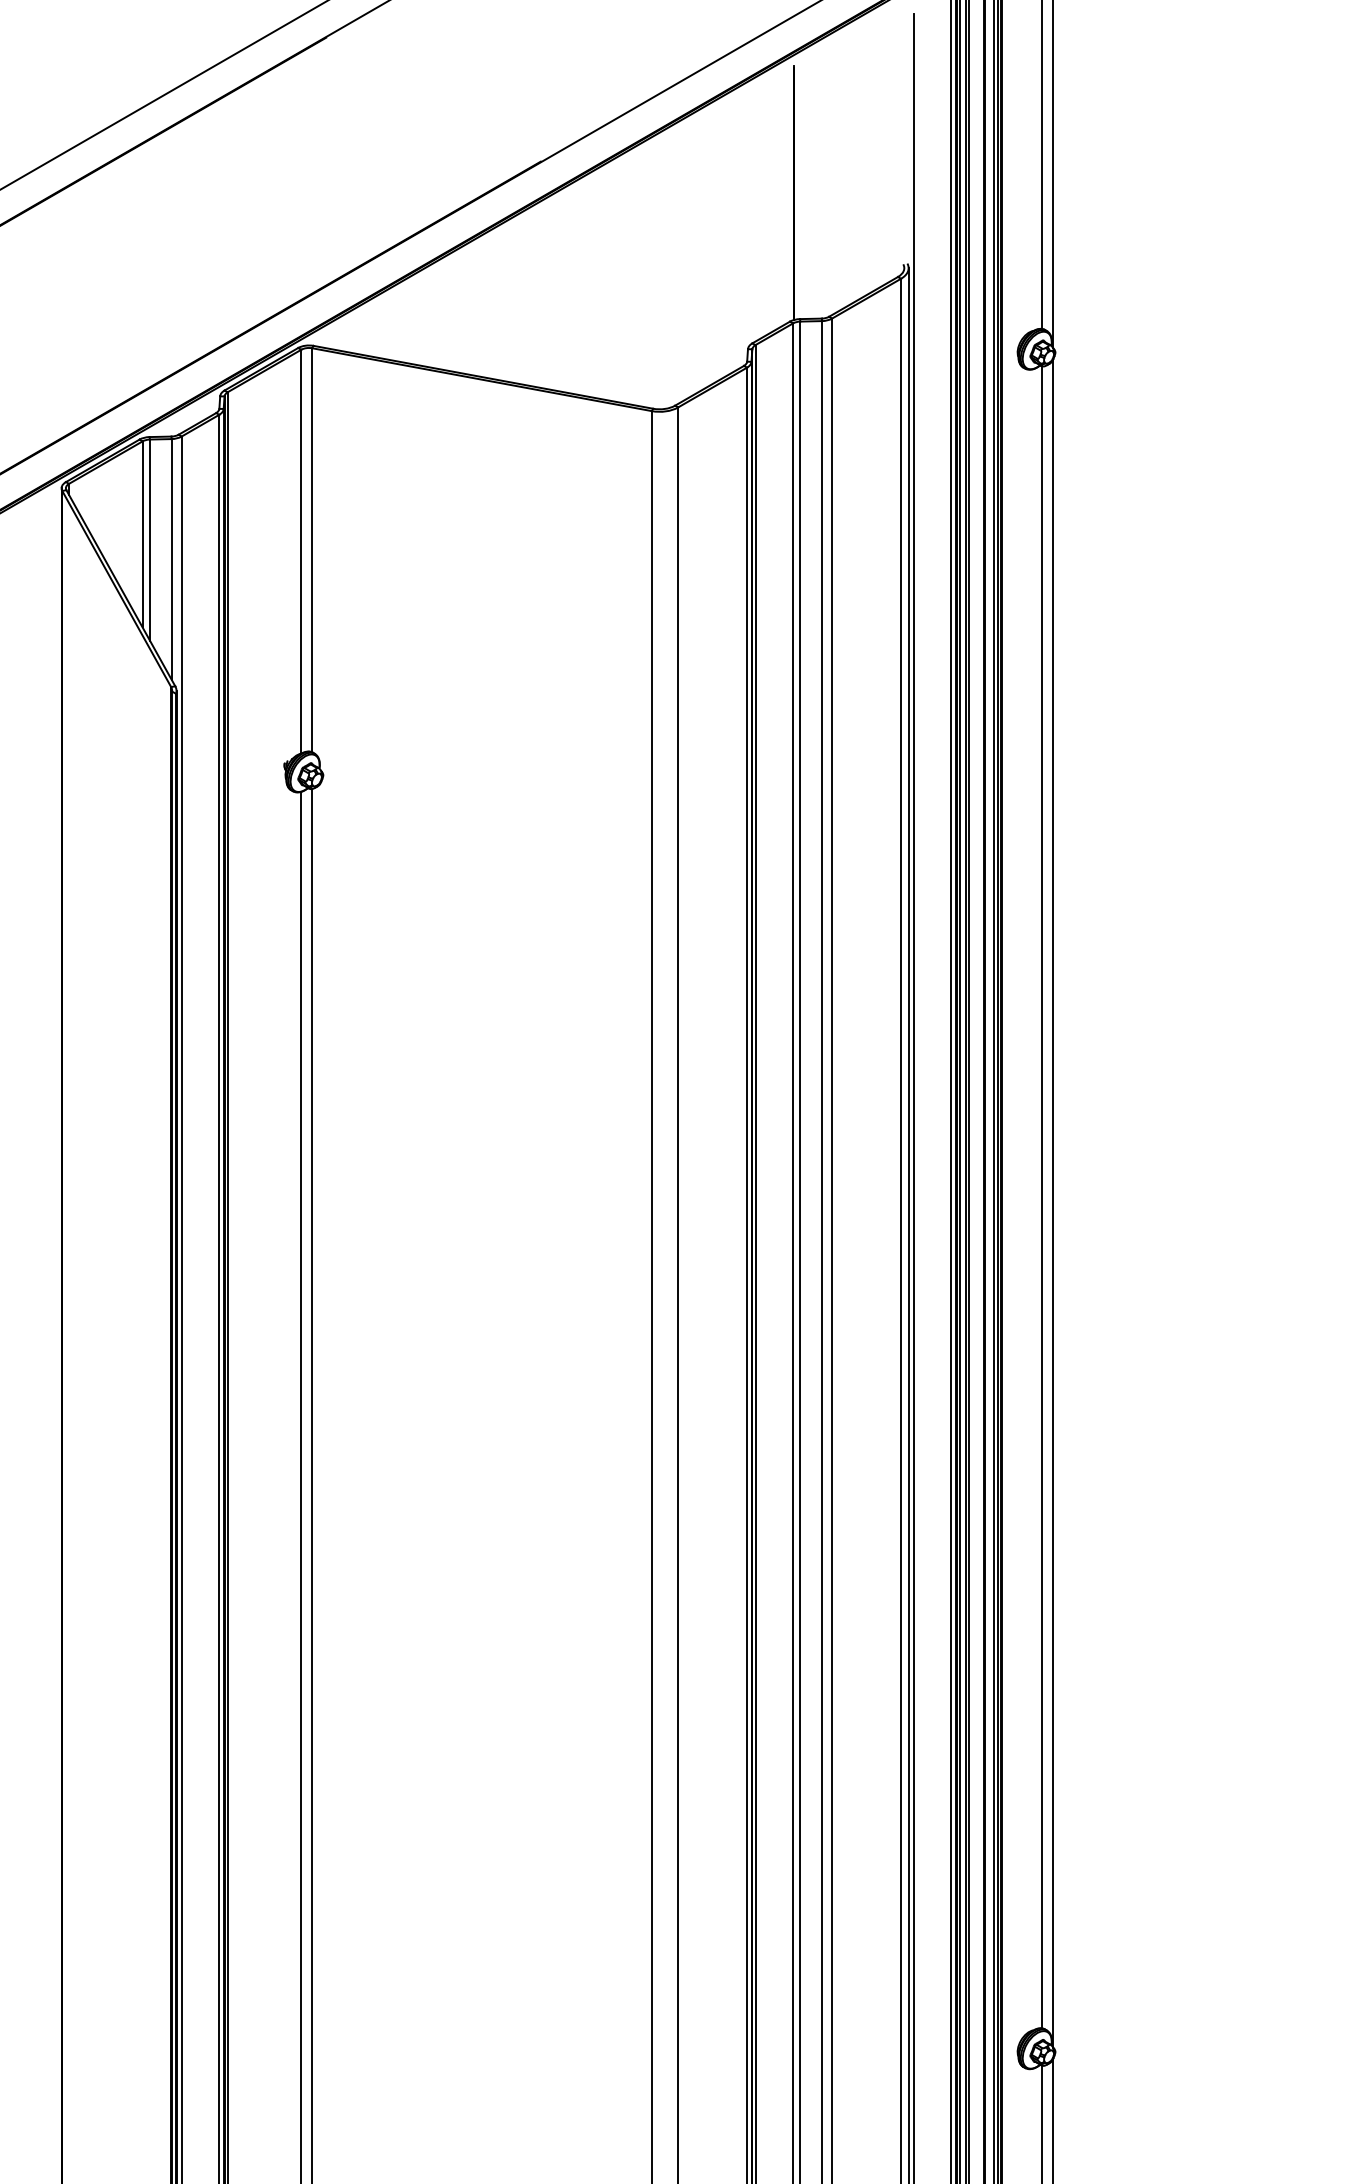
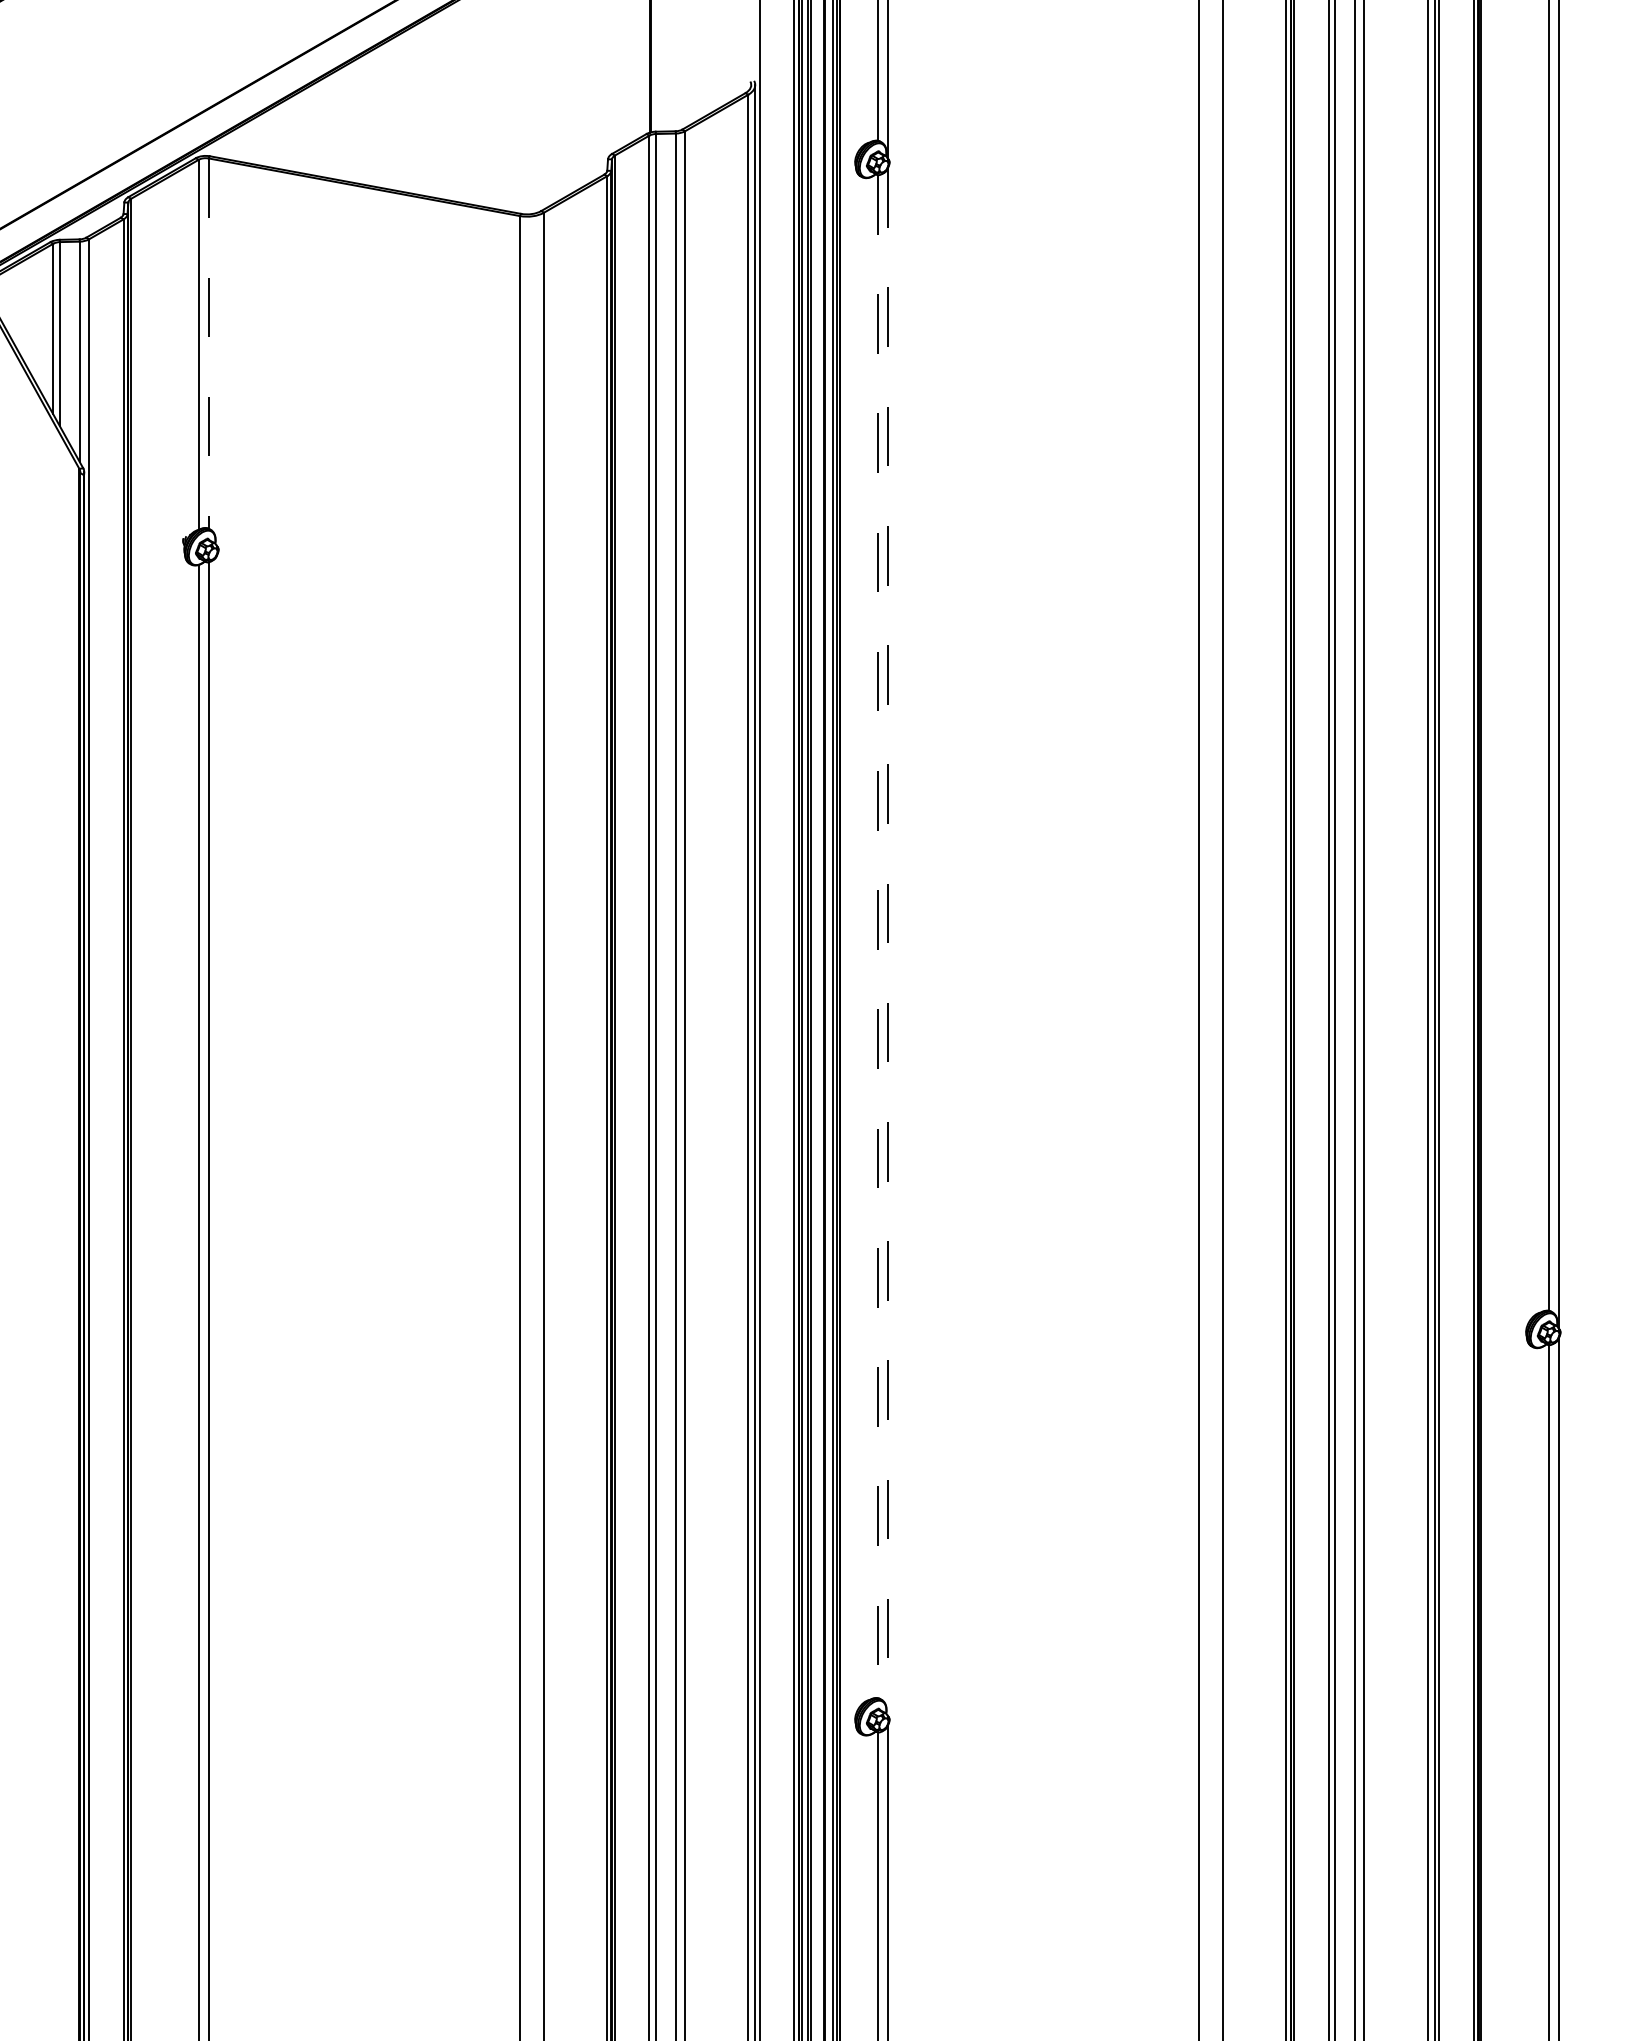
line: (312, 551) -> (208, 344), solid -> dashed
line: (1042, 1197) -> (877, 936), solid -> dashed
line: (1052, 1203) -> (887, 942), solid -> dashed

